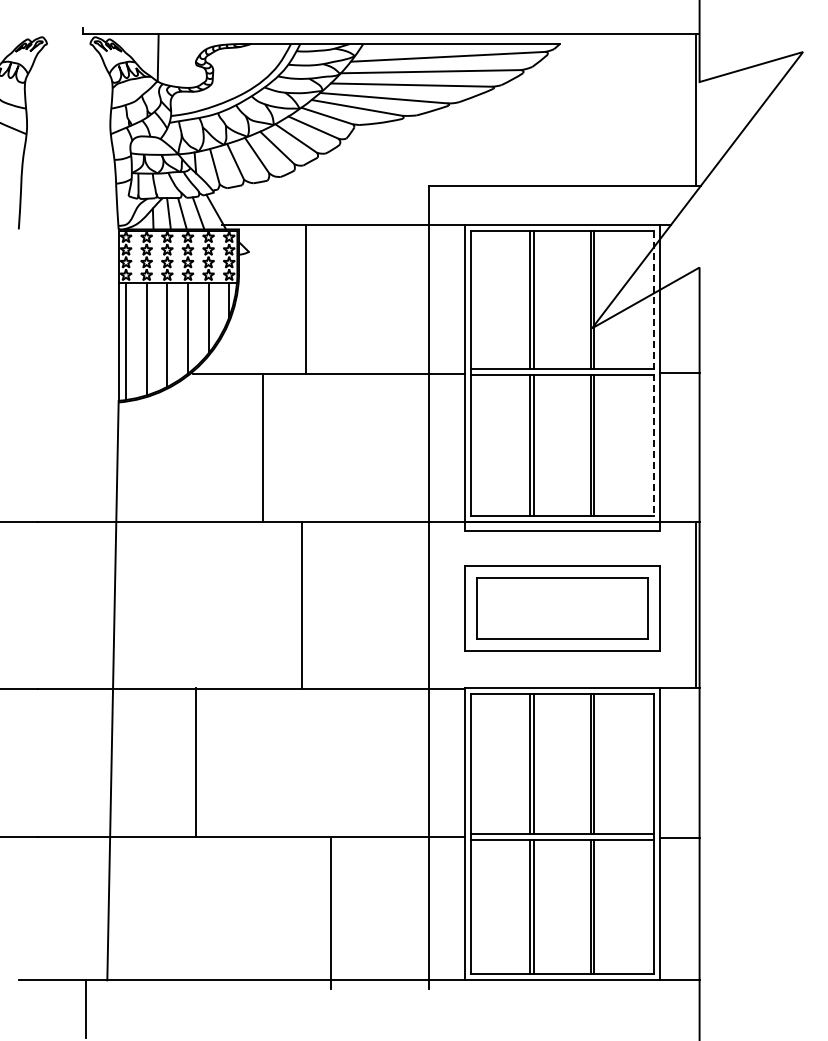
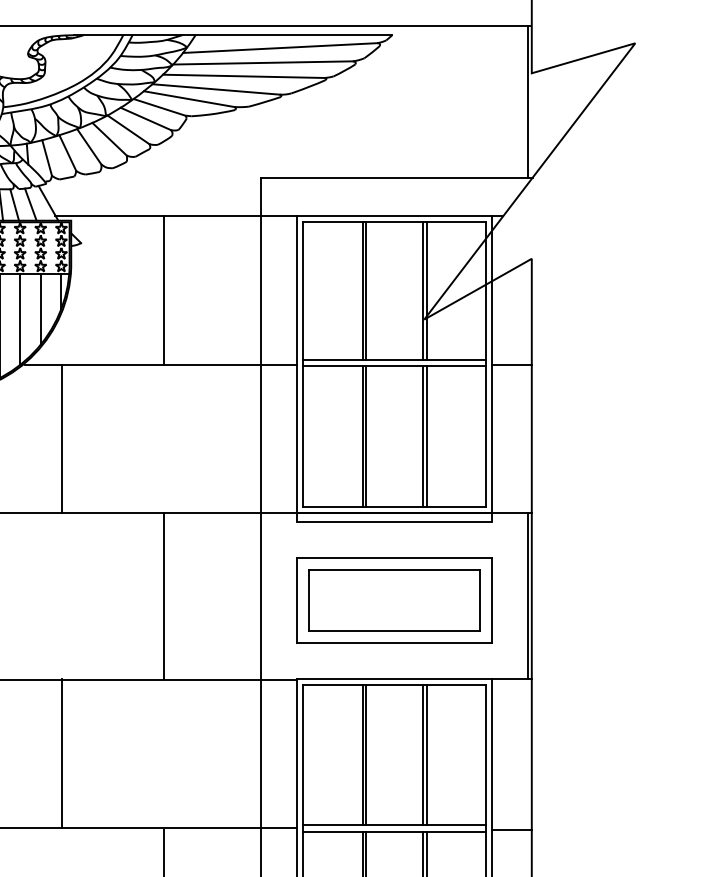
line: (306, 298) -> (163, 289), moved
line: (653, 373) -> (485, 364), dashed -> solid
line: (263, 447) -> (61, 438), moved
line: (302, 604) -> (163, 595), moved
line: (196, 761) -> (61, 752), moved

